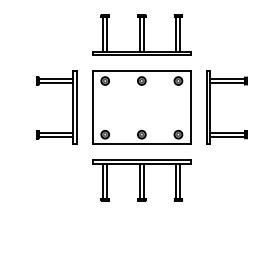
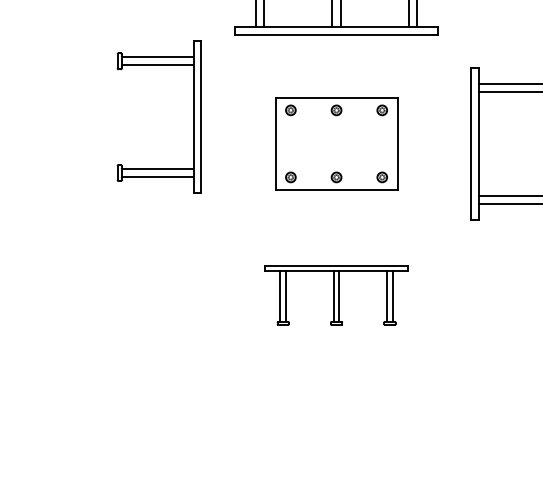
part: (72, 107) -> (192, 116), moved
part: (141, 107) -> (335, 143), size x0.6
part: (141, 180) -> (335, 295), size x0.7

